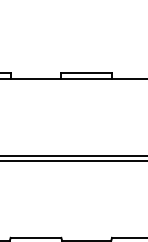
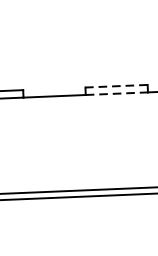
line: (86, 72) -> (116, 86), solid -> dashed
line: (87, 78) -> (117, 93), solid -> dashed

